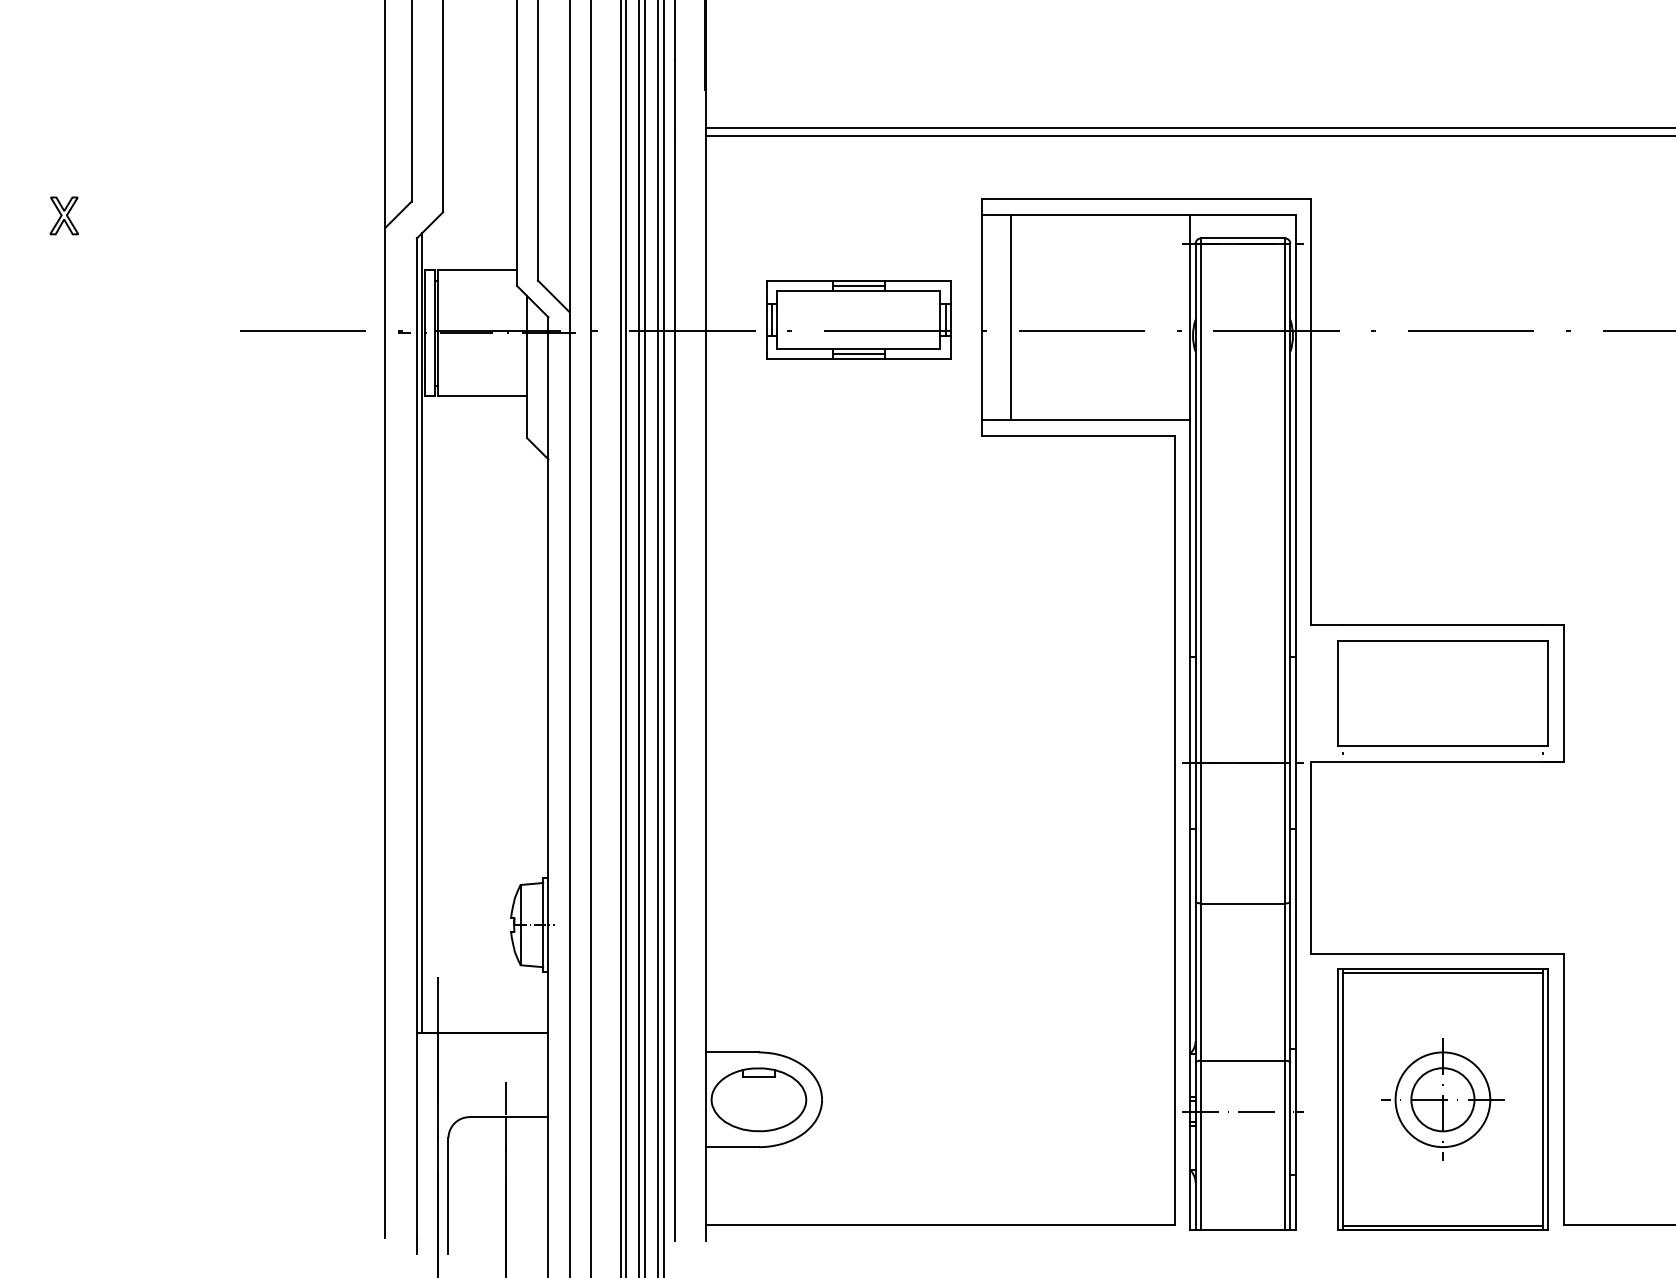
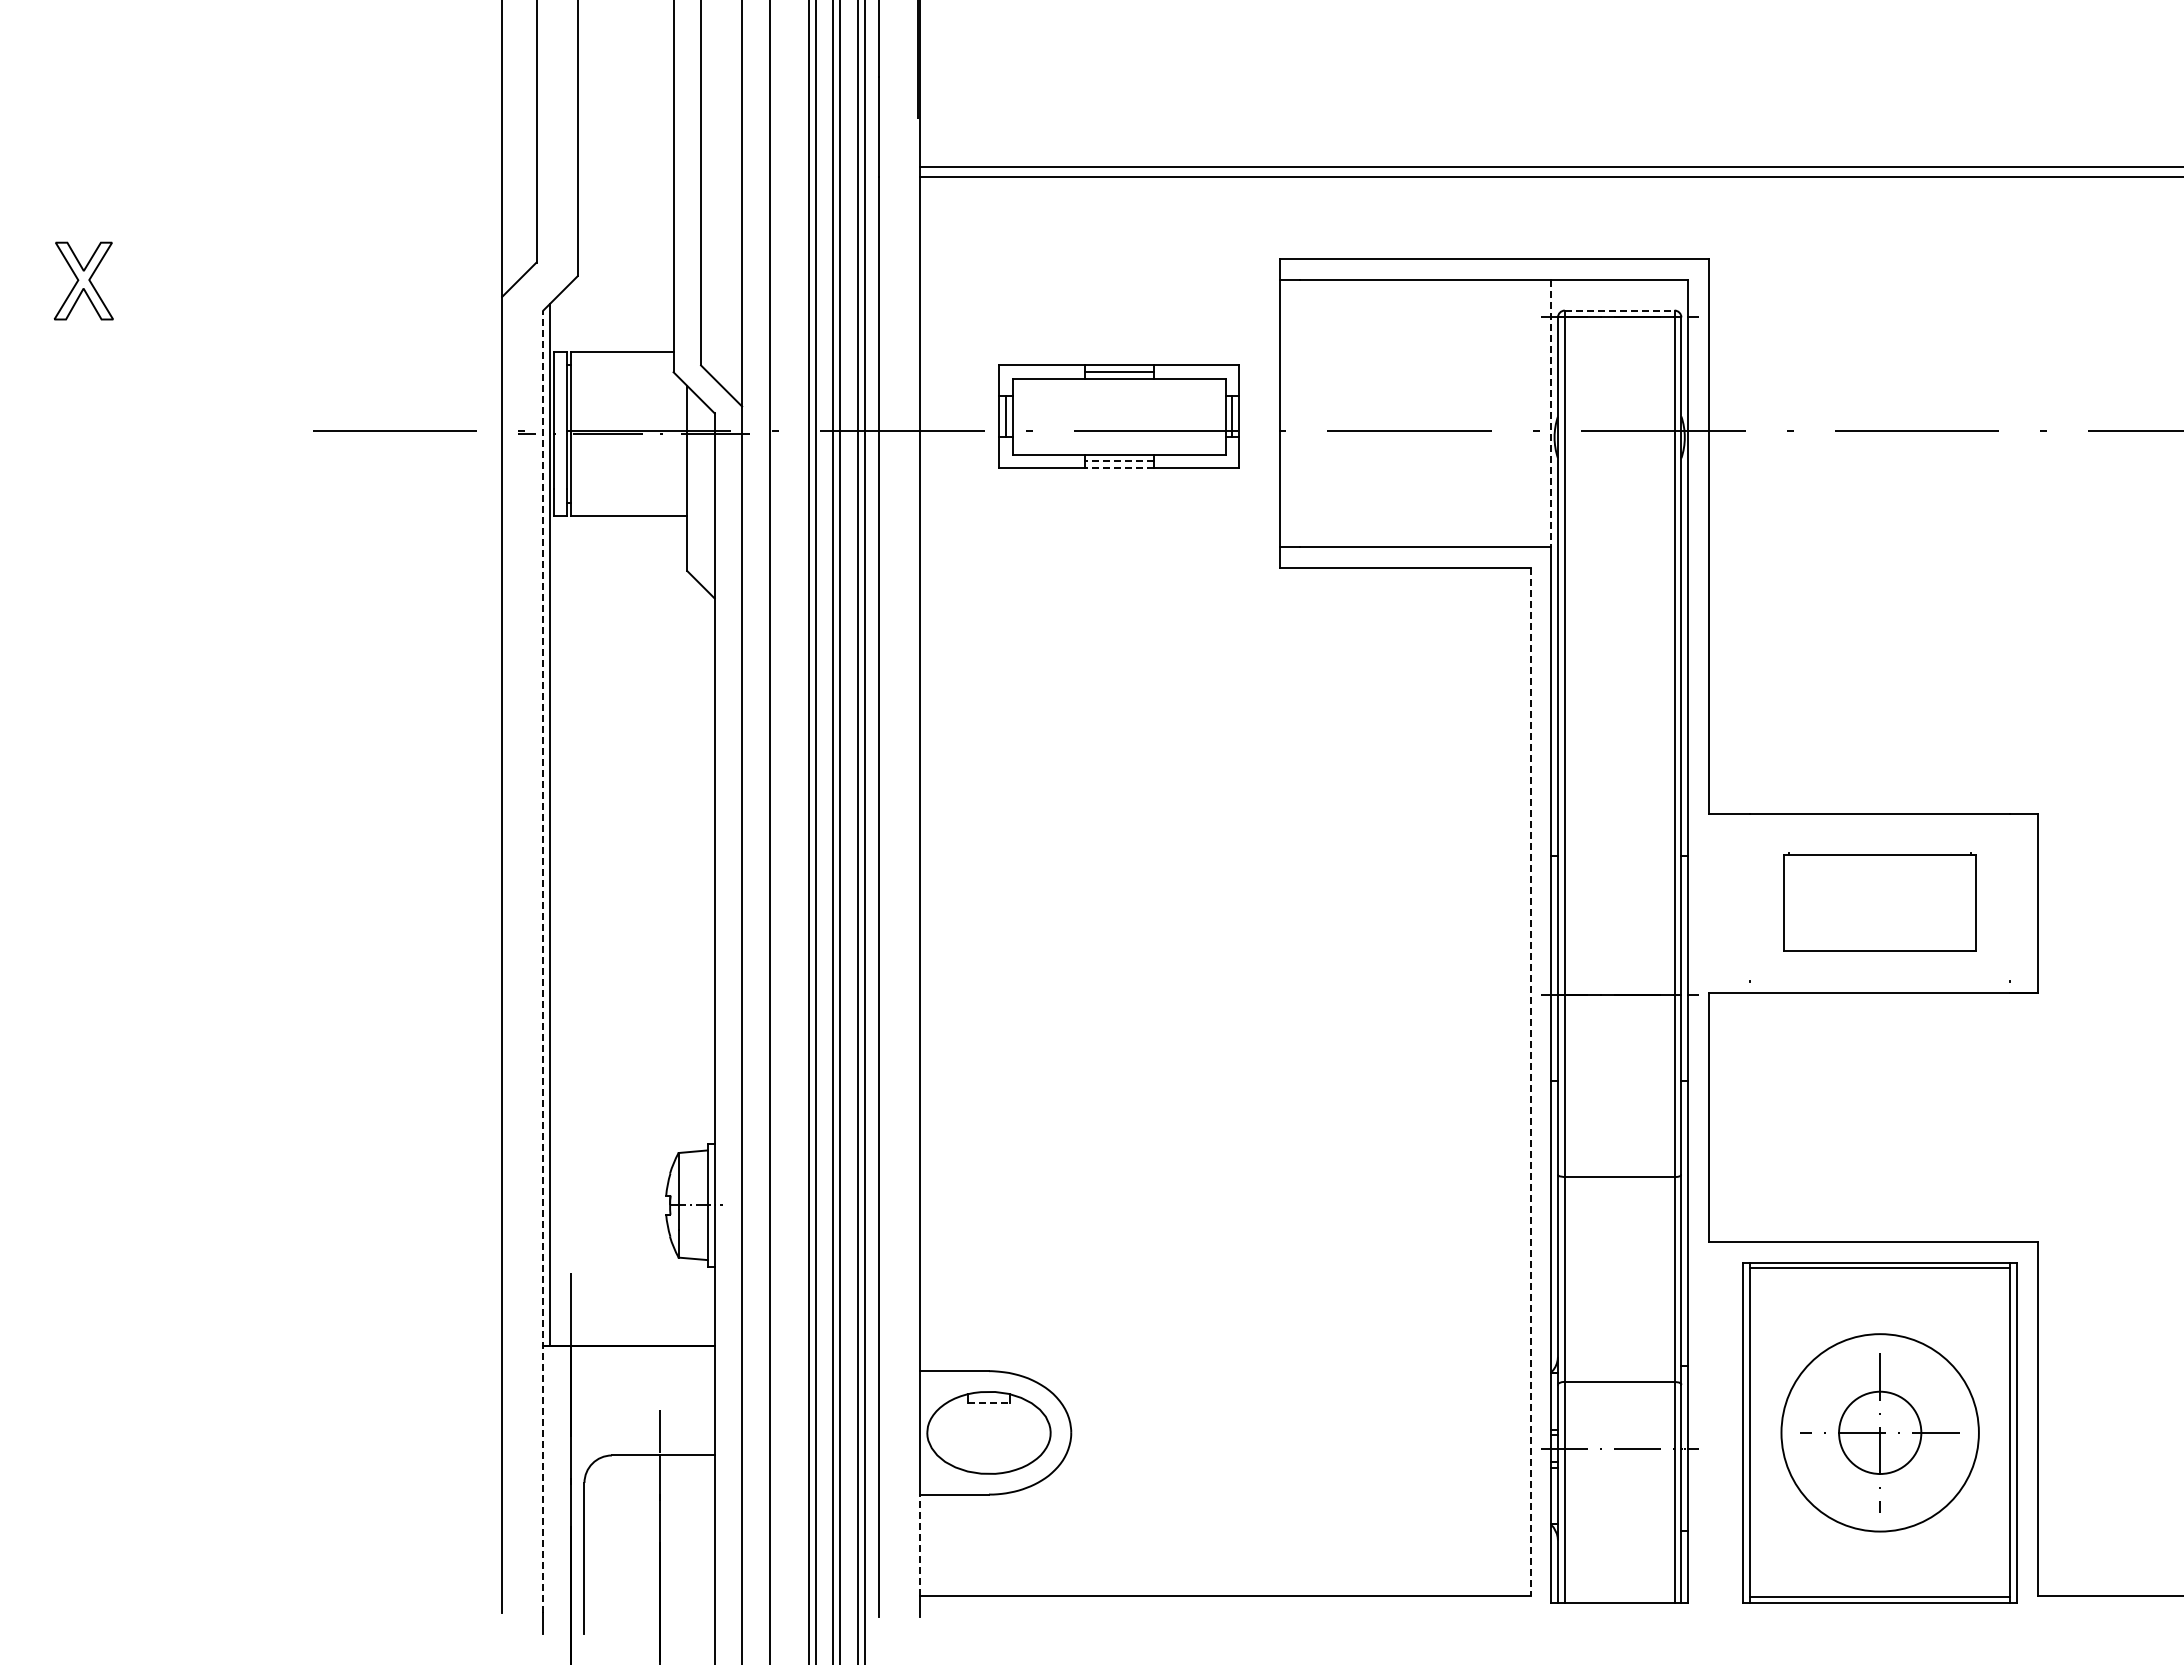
part: (63, 216) -> (83, 281), size x1.6
line: (1242, 238) -> (1619, 310), solid -> dashed
line: (1011, 317) -> (1317, 413), removed
line: (1190, 317) -> (1551, 413), solid -> dashed
line: (858, 354) -> (1118, 461), solid -> dashed
line: (858, 359) -> (1118, 468), solid -> dashed
part: (1442, 691) -> (1879, 901), size x0.7
line: (417, 738) -> (543, 961), solid -> dashed
line: (1174, 830) -> (1530, 1082), solid -> dashed
line: (758, 1076) -> (988, 1402), solid -> dashed
circle: (1442, 1099) -> (1879, 1432), size x1.6
line: (706, 1186) -> (920, 1545), solid -> dashed

